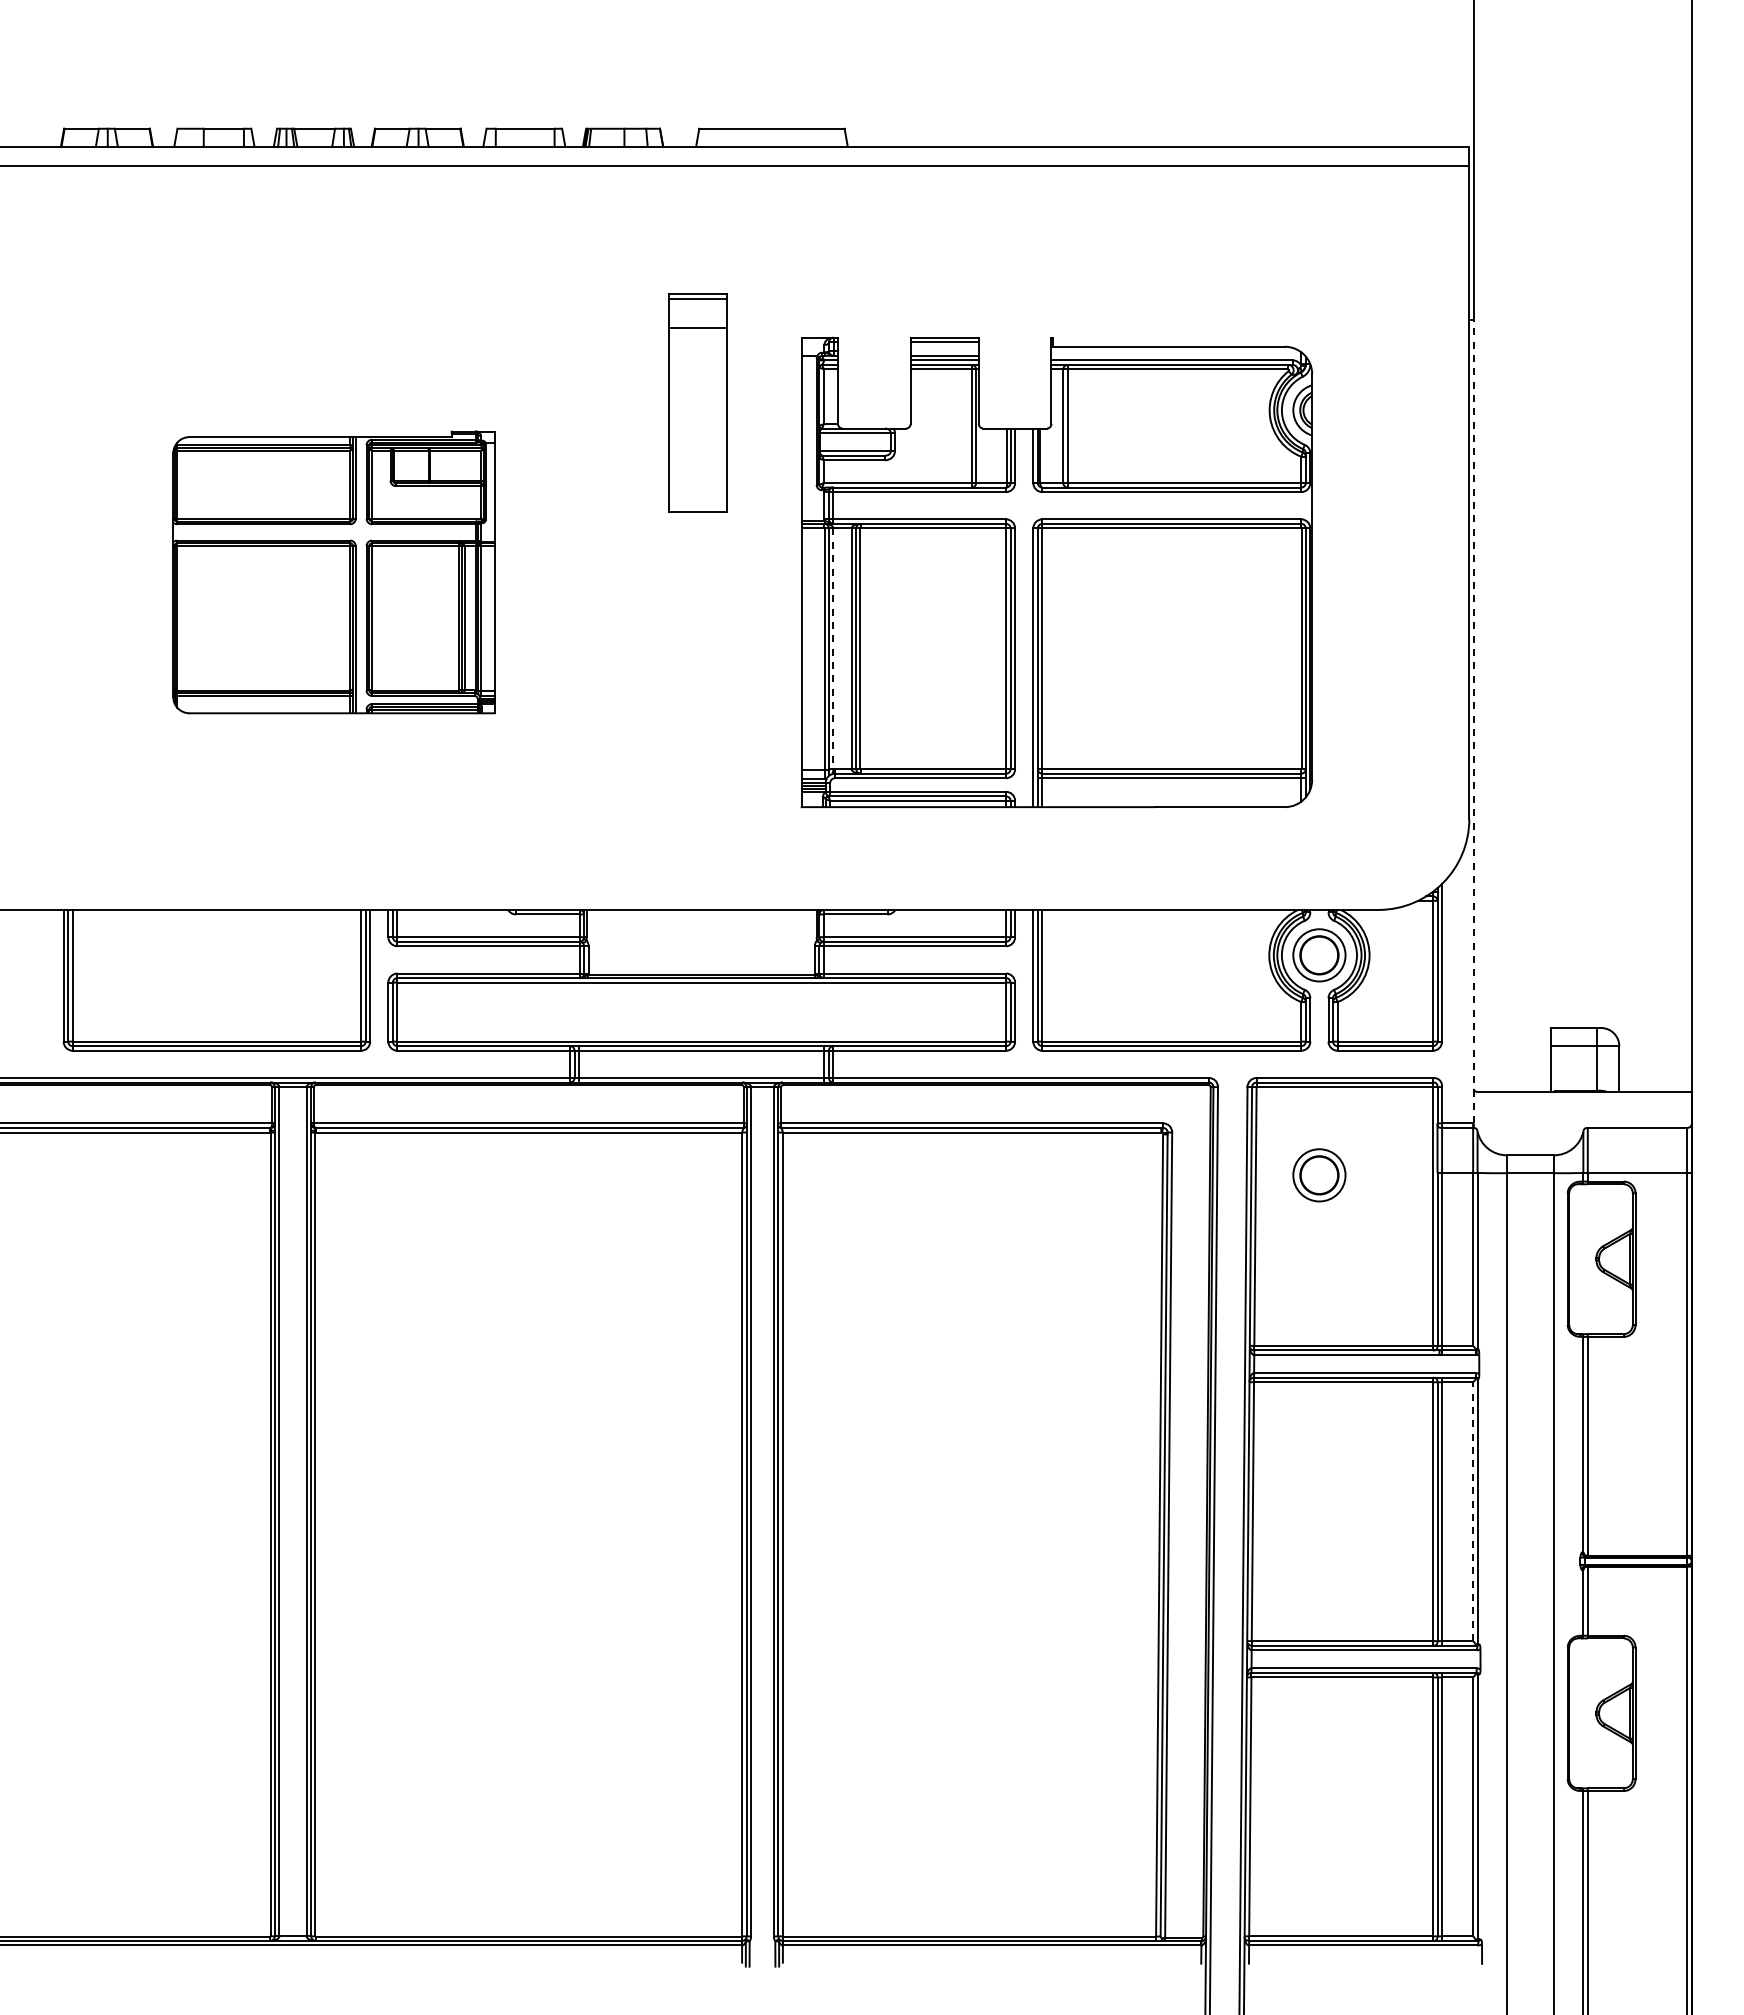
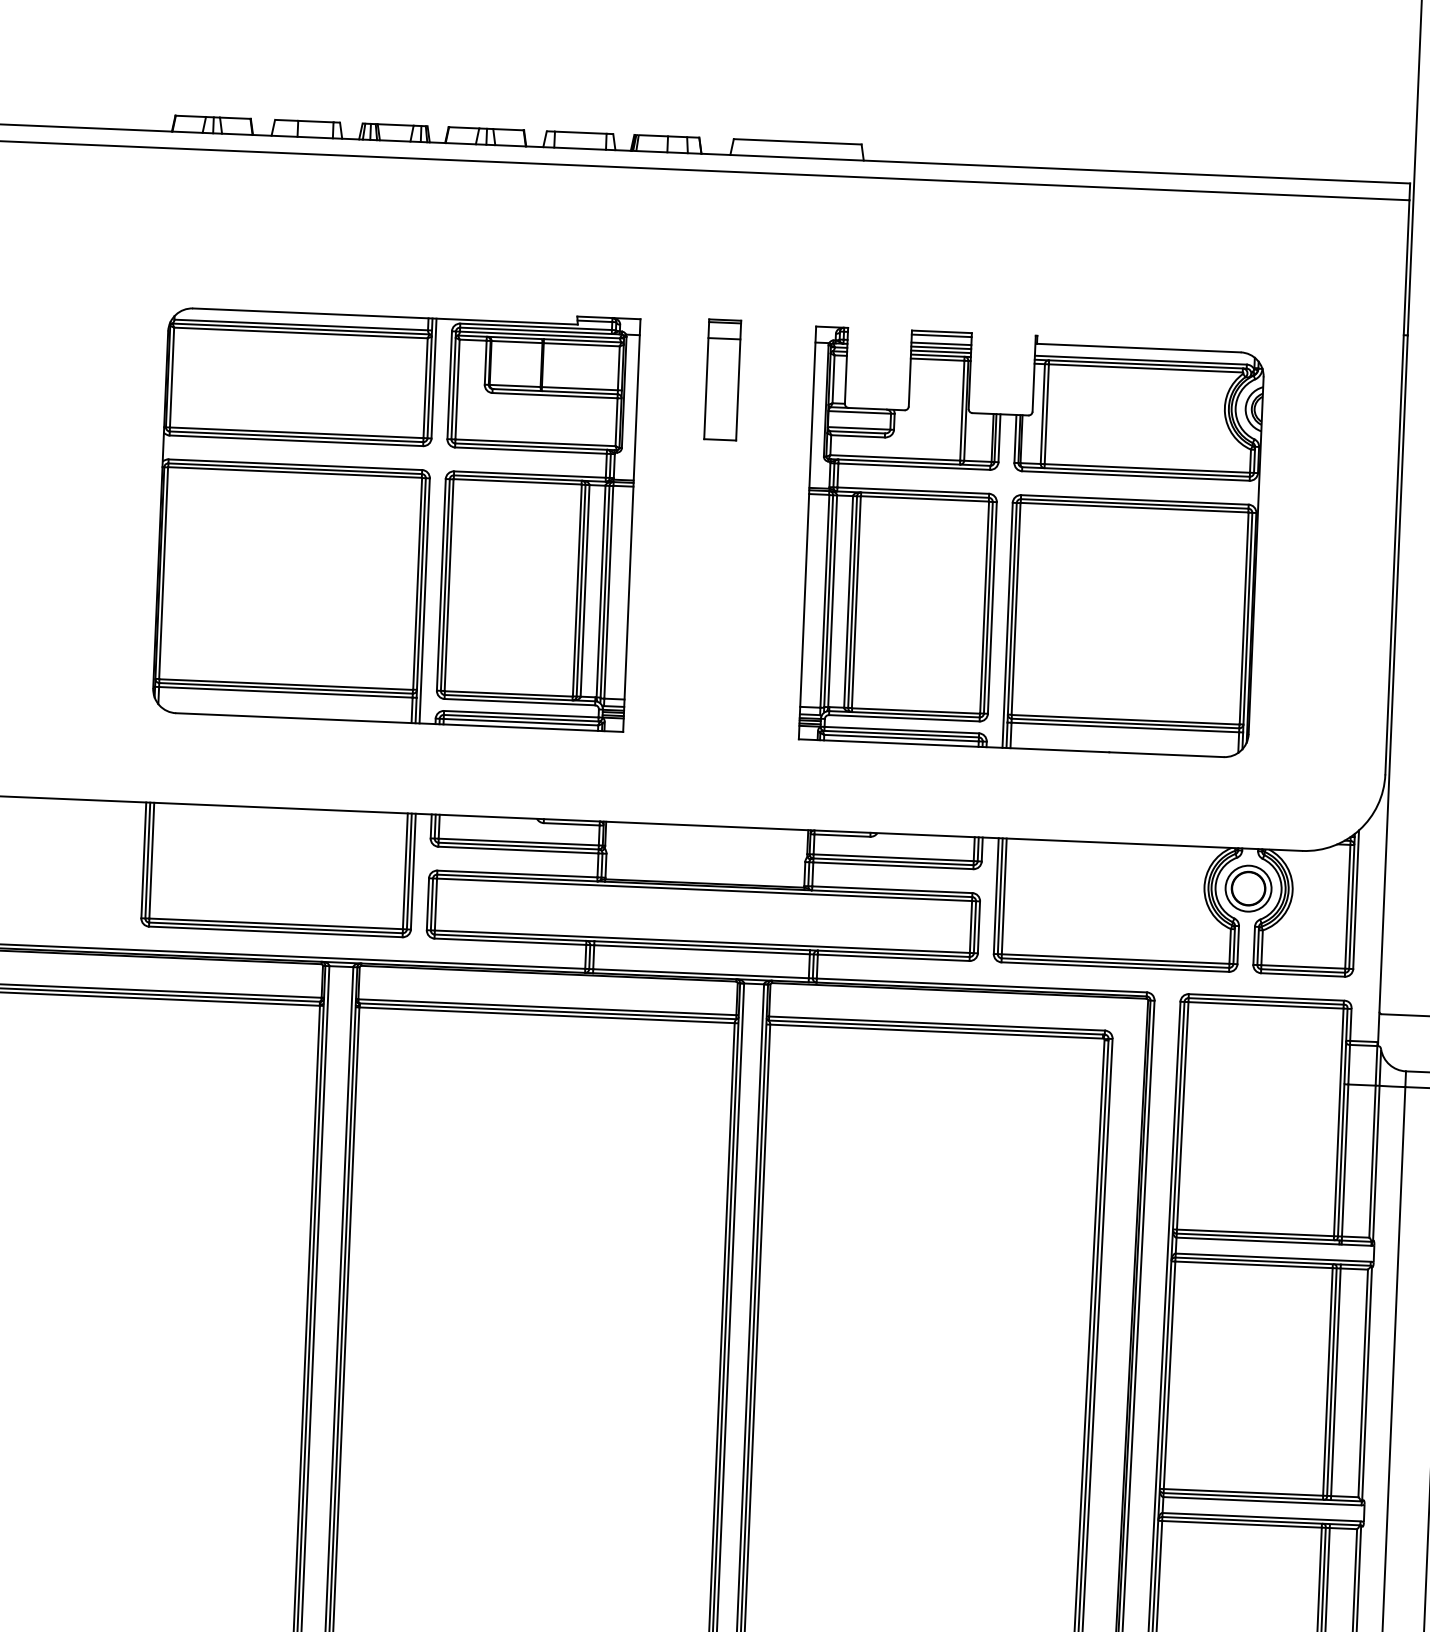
line: (944, 351) -> (941, 343), added
part: (697, 402) -> (722, 379), size x0.62
part: (333, 572) -> (395, 515), size x1.67
line: (833, 649) -> (832, 601), dashed -> solid
line: (1473, 721) -> (1392, 688), dashed -> solid
part: (1319, 1175) -> (1240, 1082), removed
line: (1473, 1511) -> (1363, 1383), dashed -> solid

